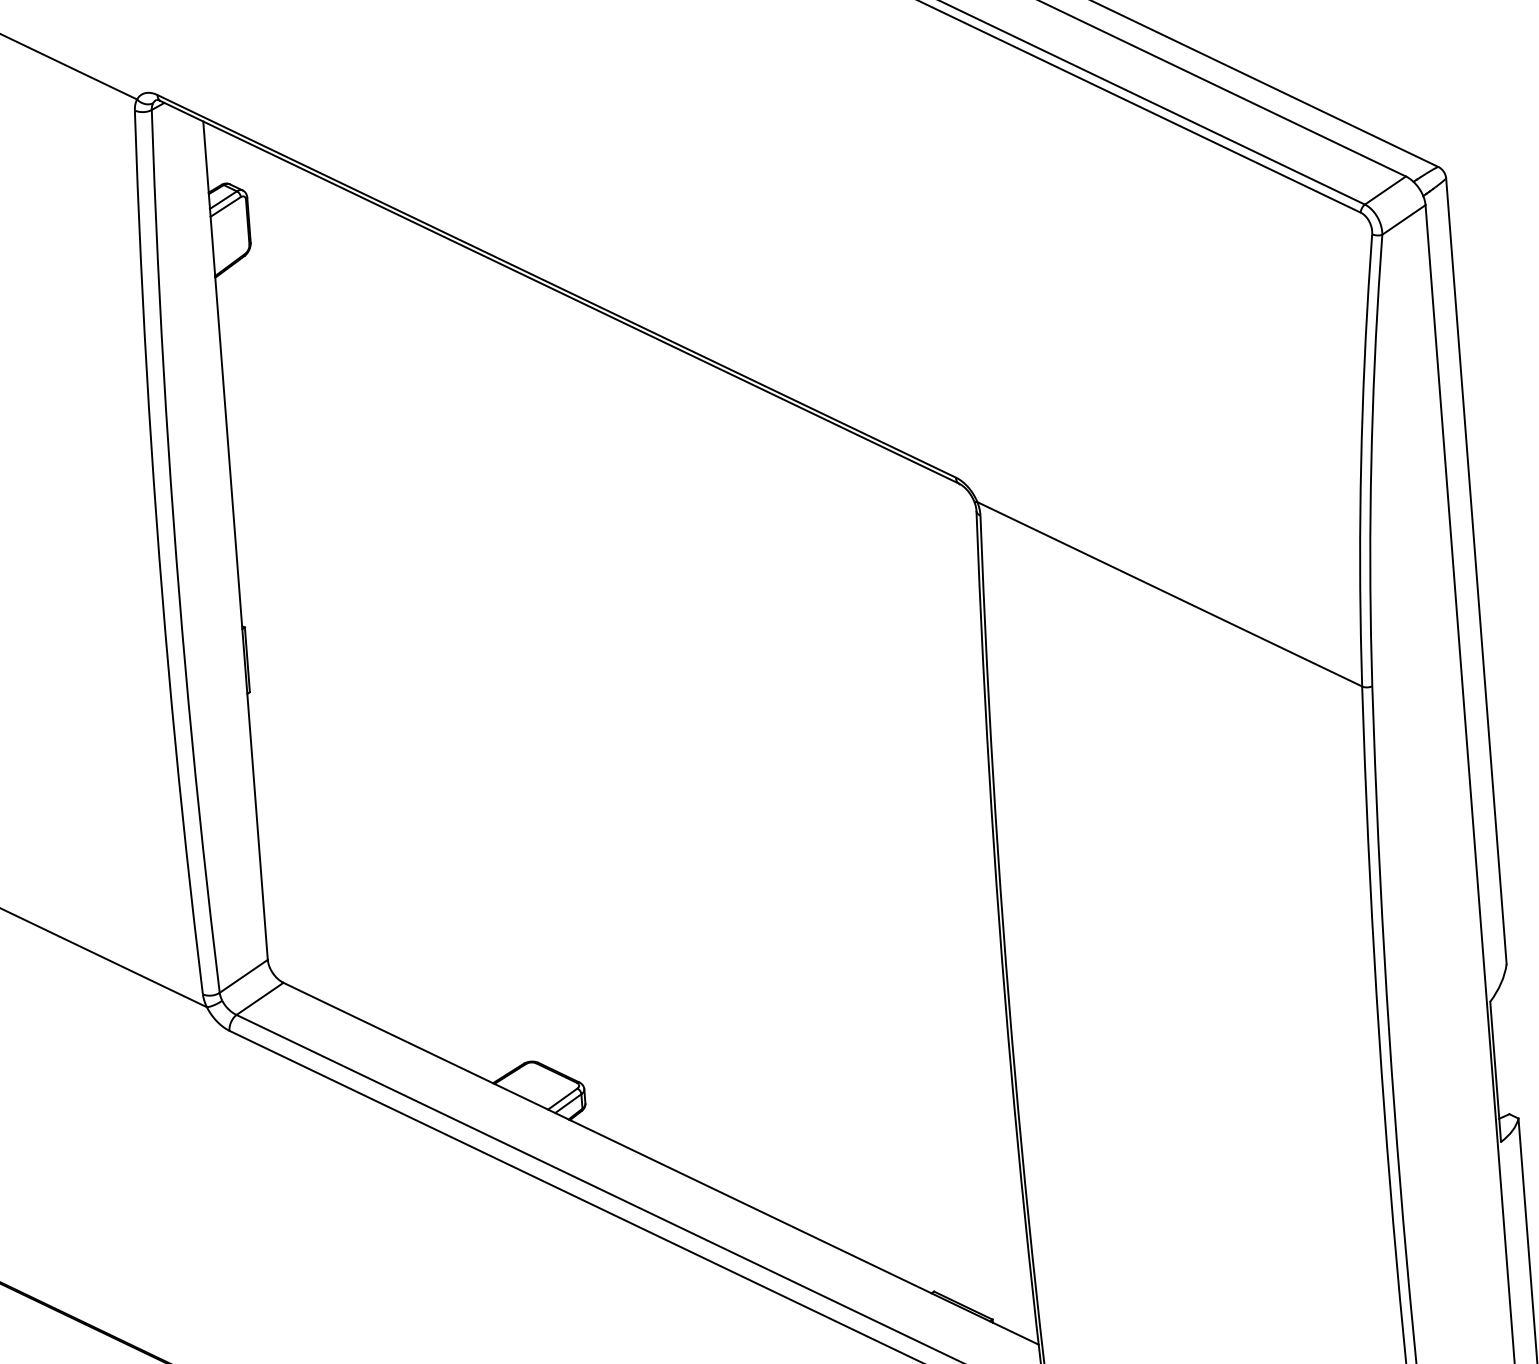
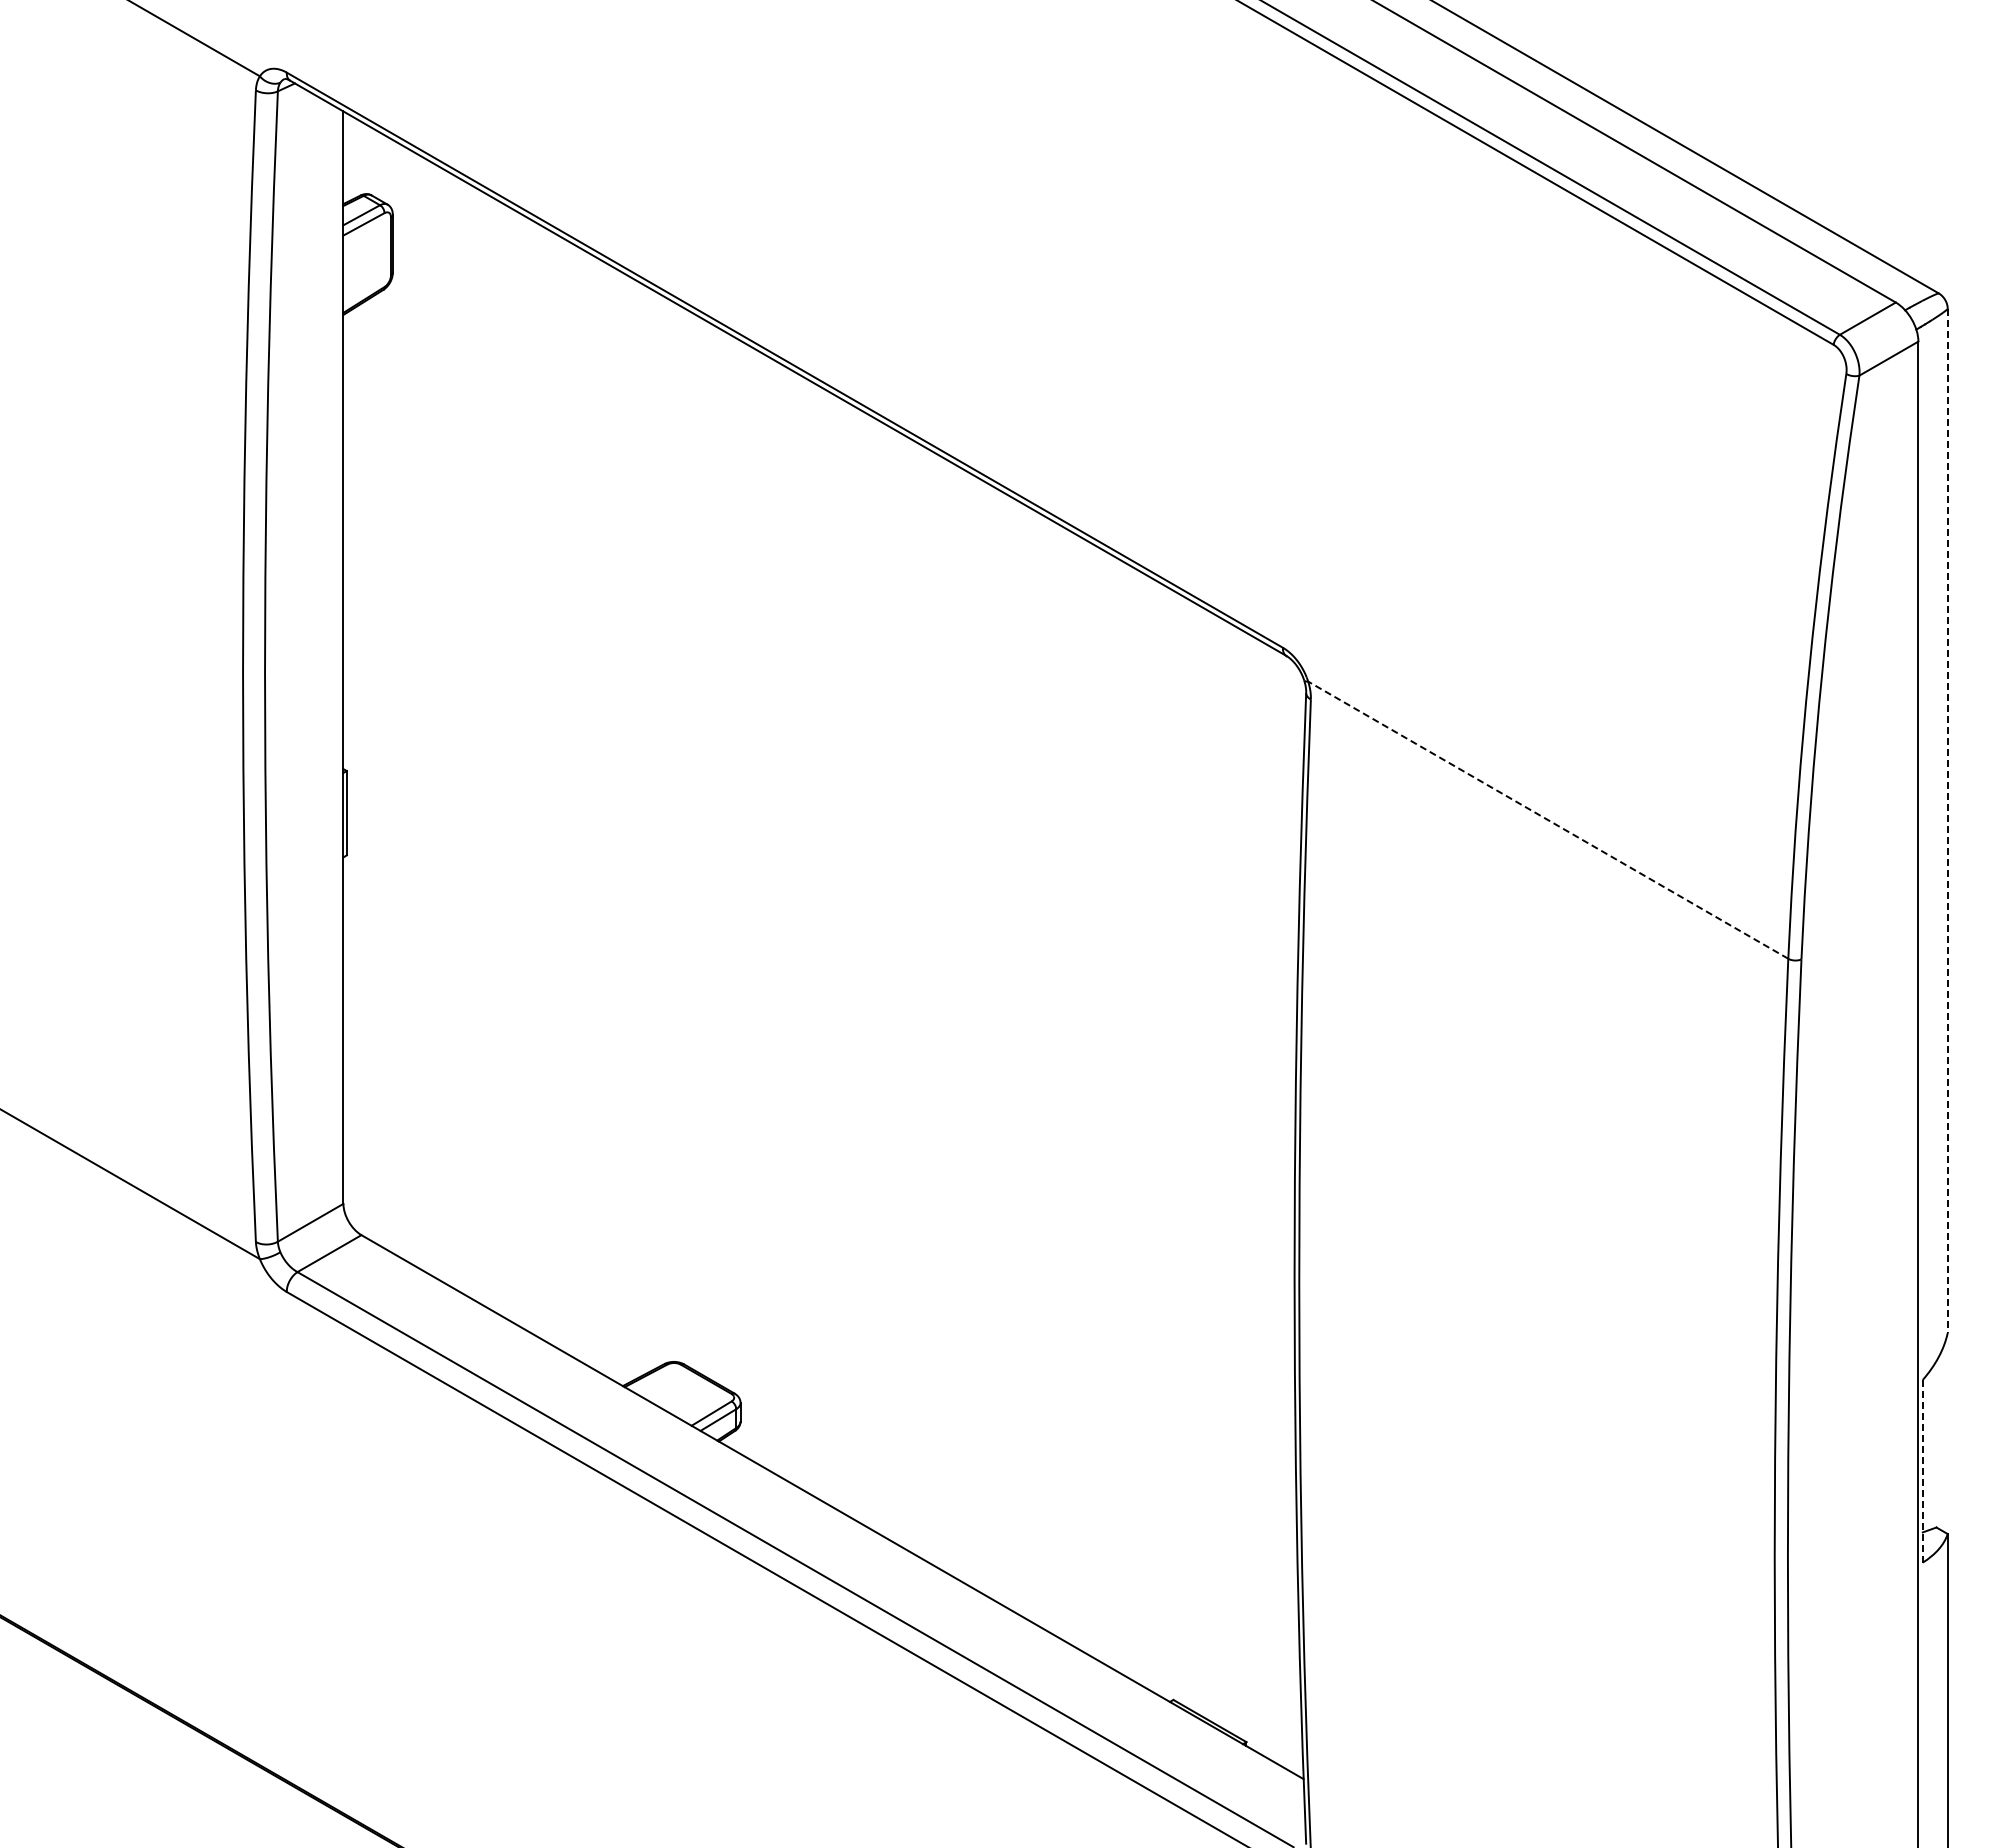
line: (1476, 571) -> (1947, 821), solid -> dashed
line: (1169, 593) -> (1547, 819), solid -> dashed
line: (1495, 1072) -> (1922, 1471), solid -> dashed

